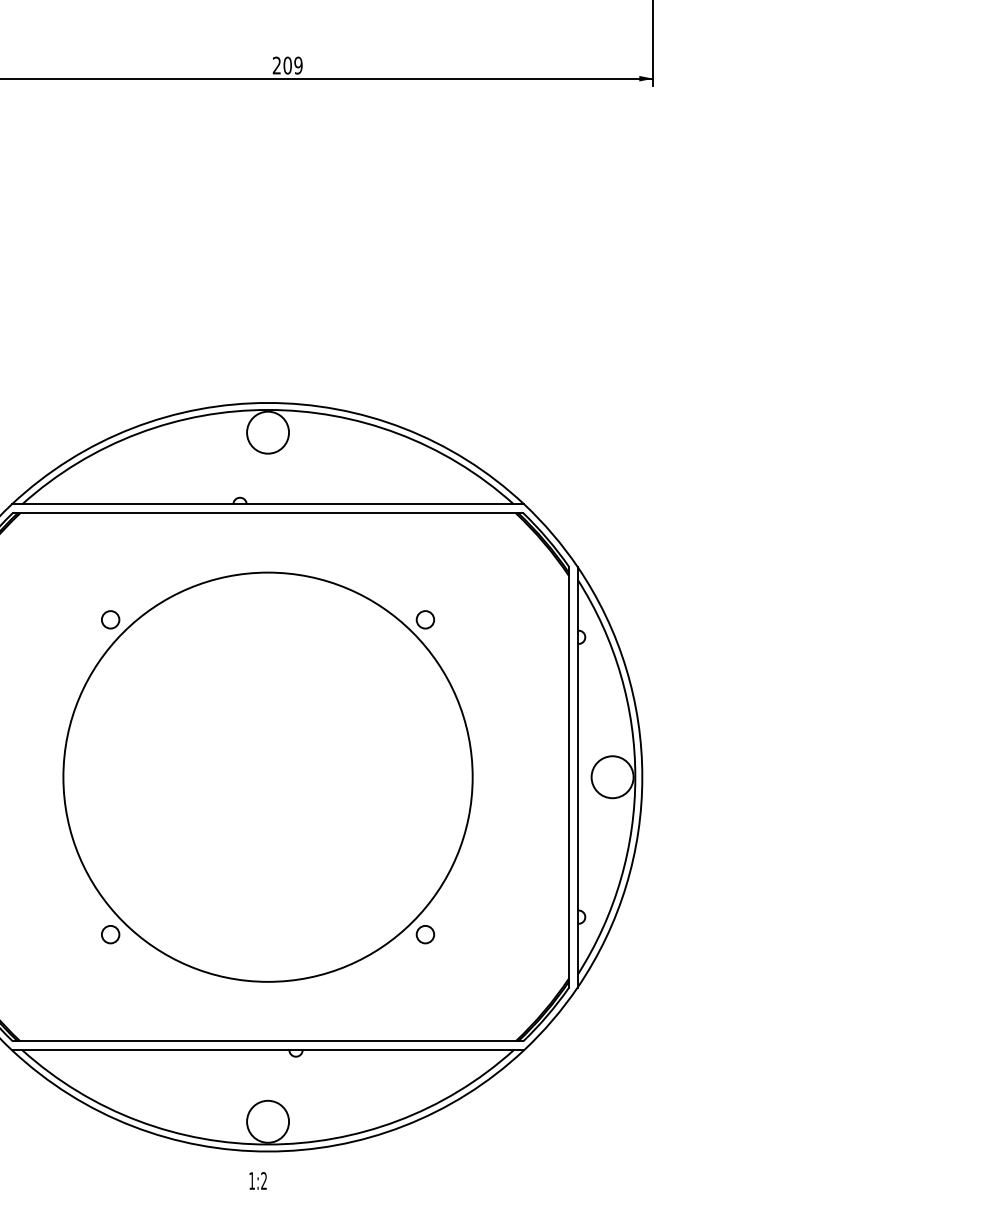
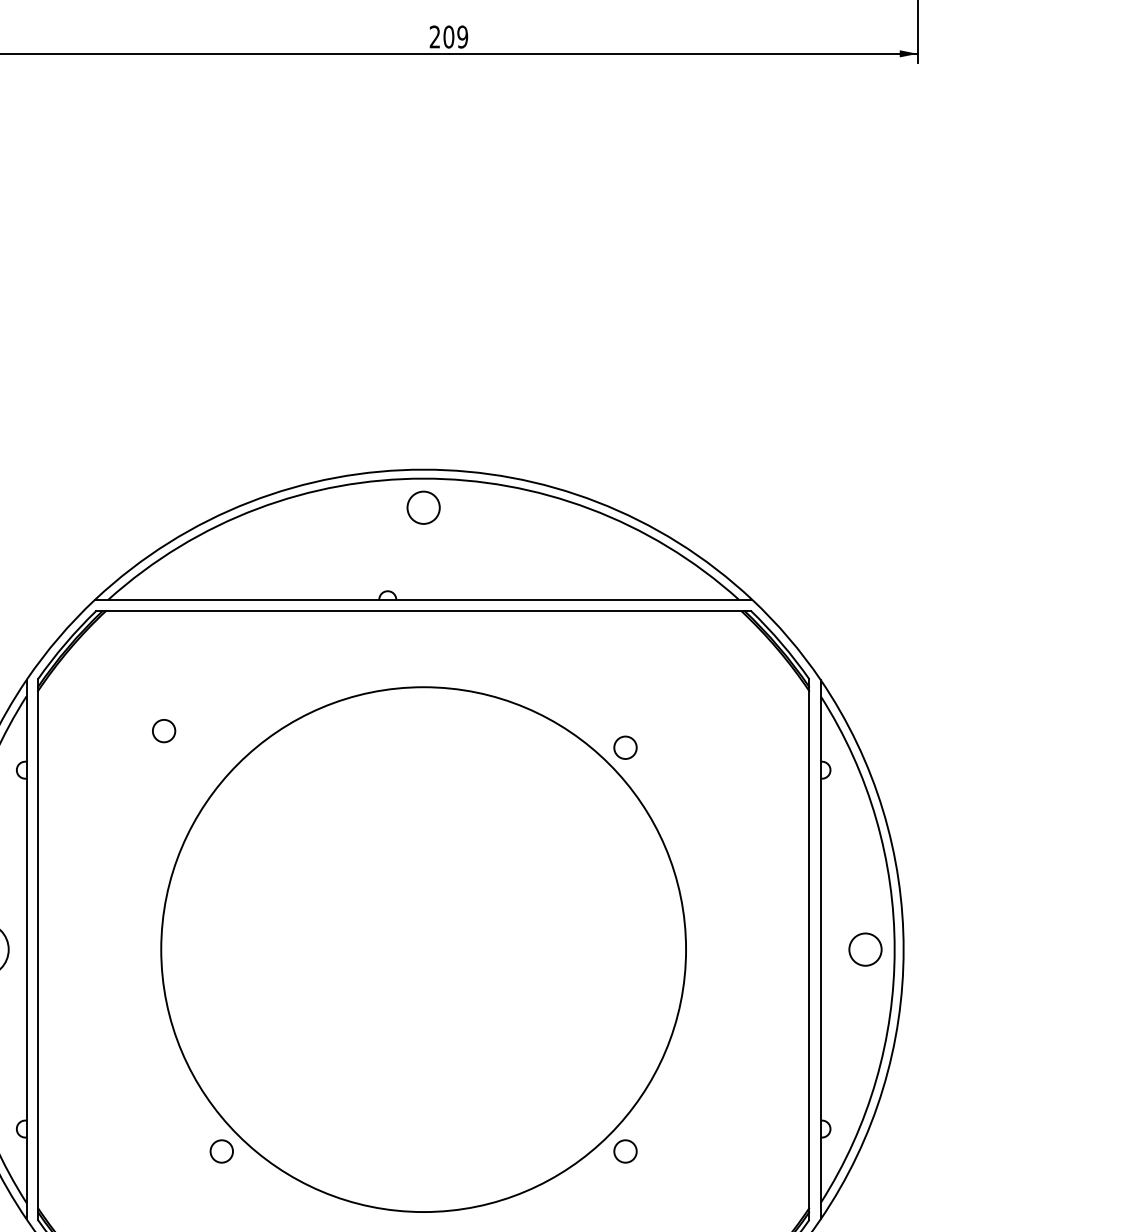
circle: (268, 432) -> (424, 507), size x0.6
circle: (110, 619) -> (163, 730), moved
circle: (612, 777) -> (865, 949), size x0.6

